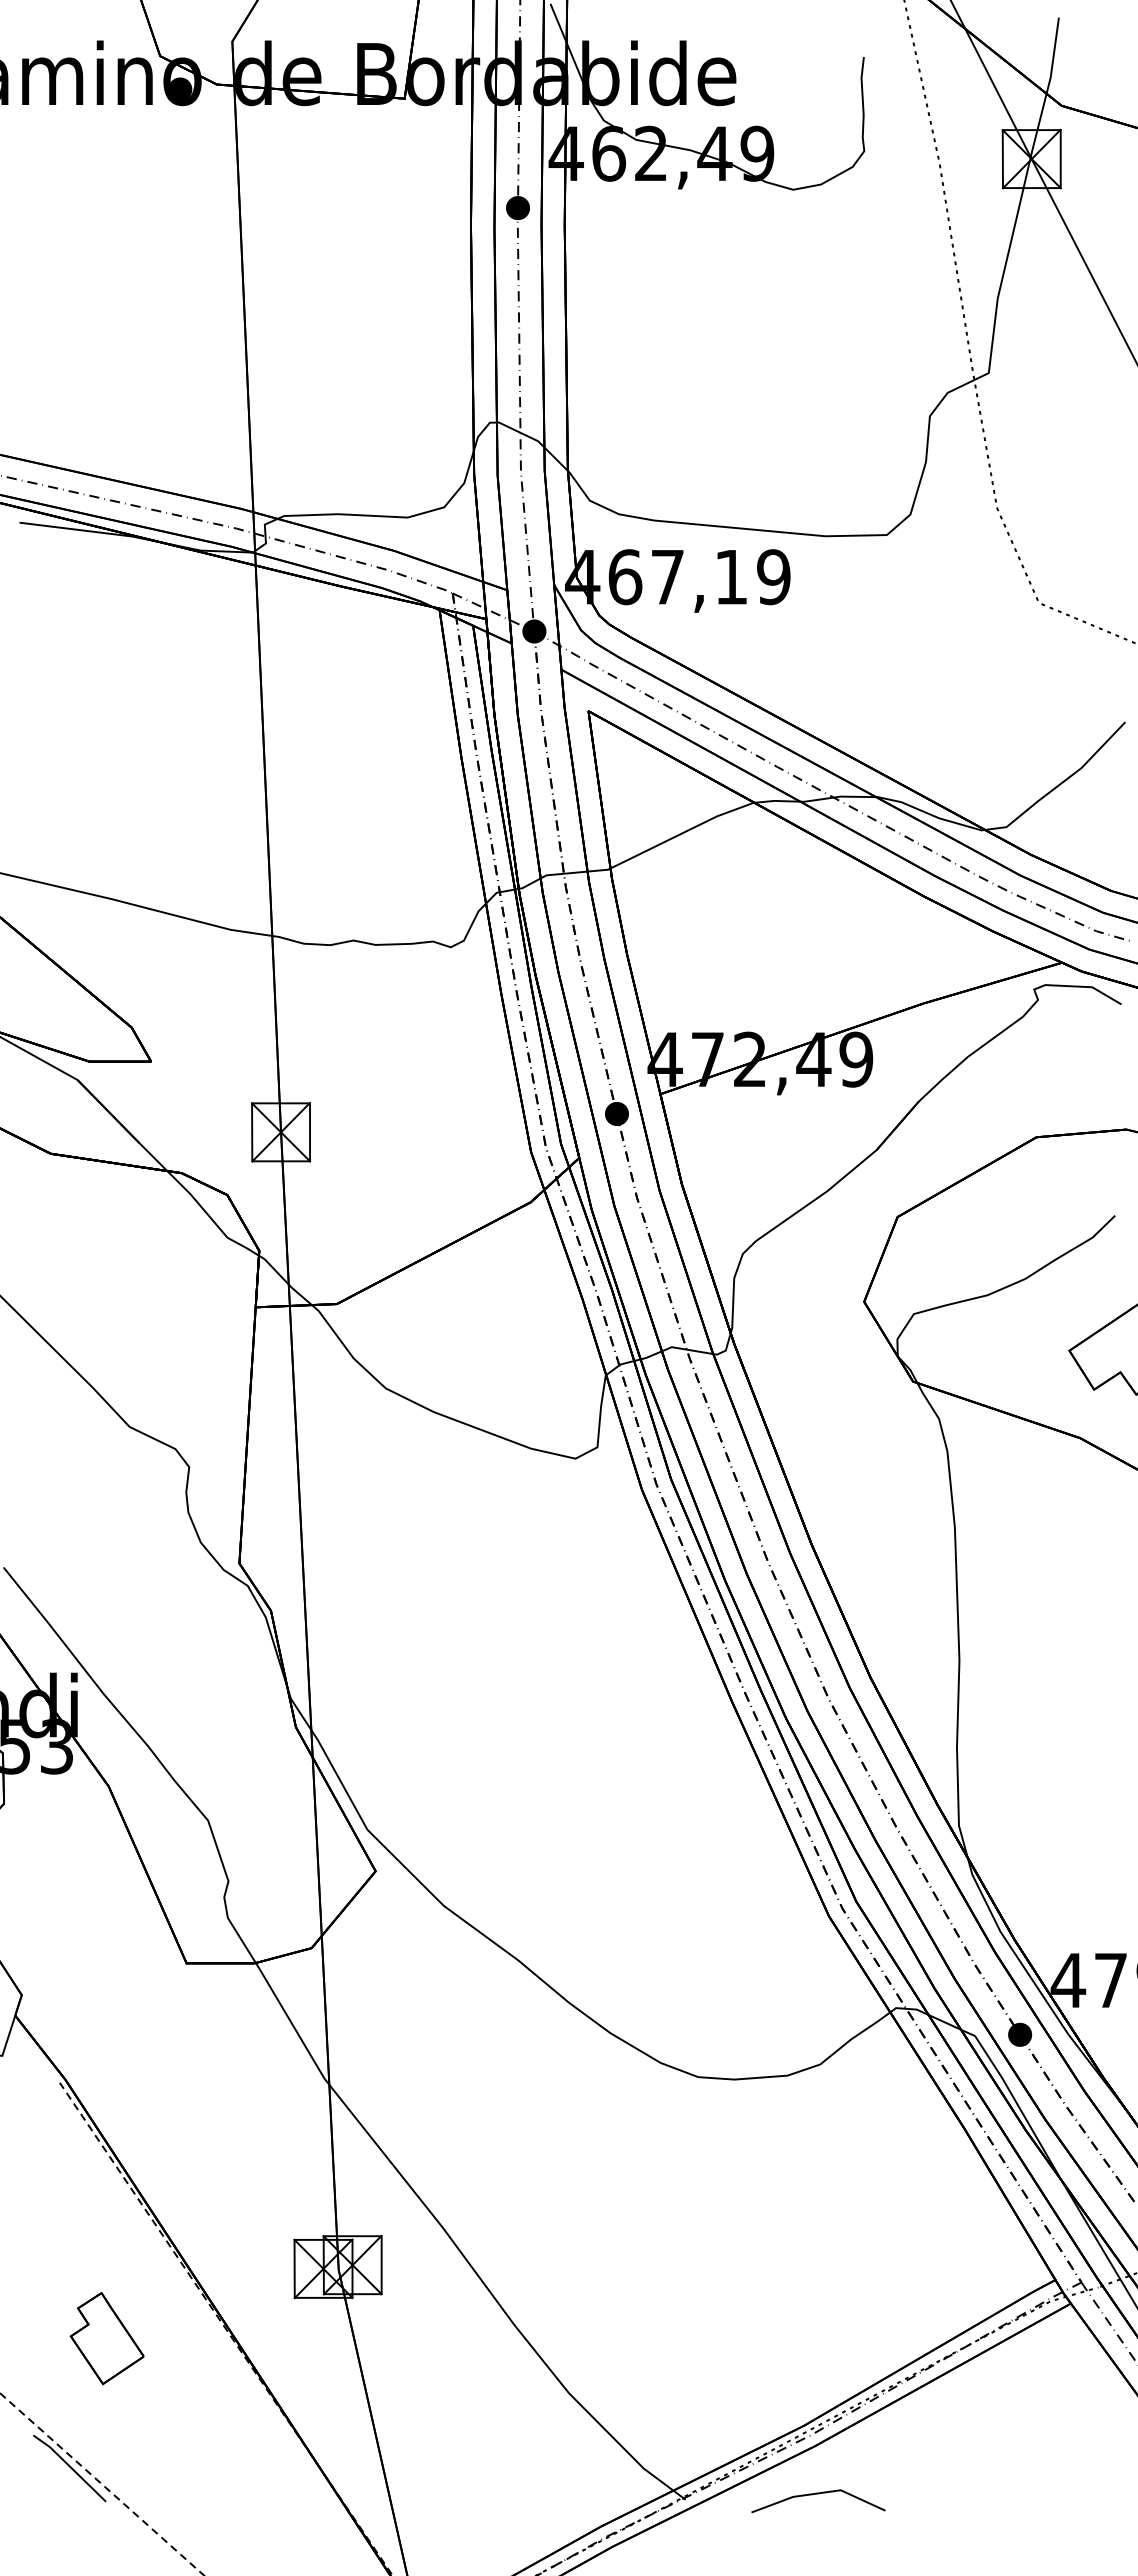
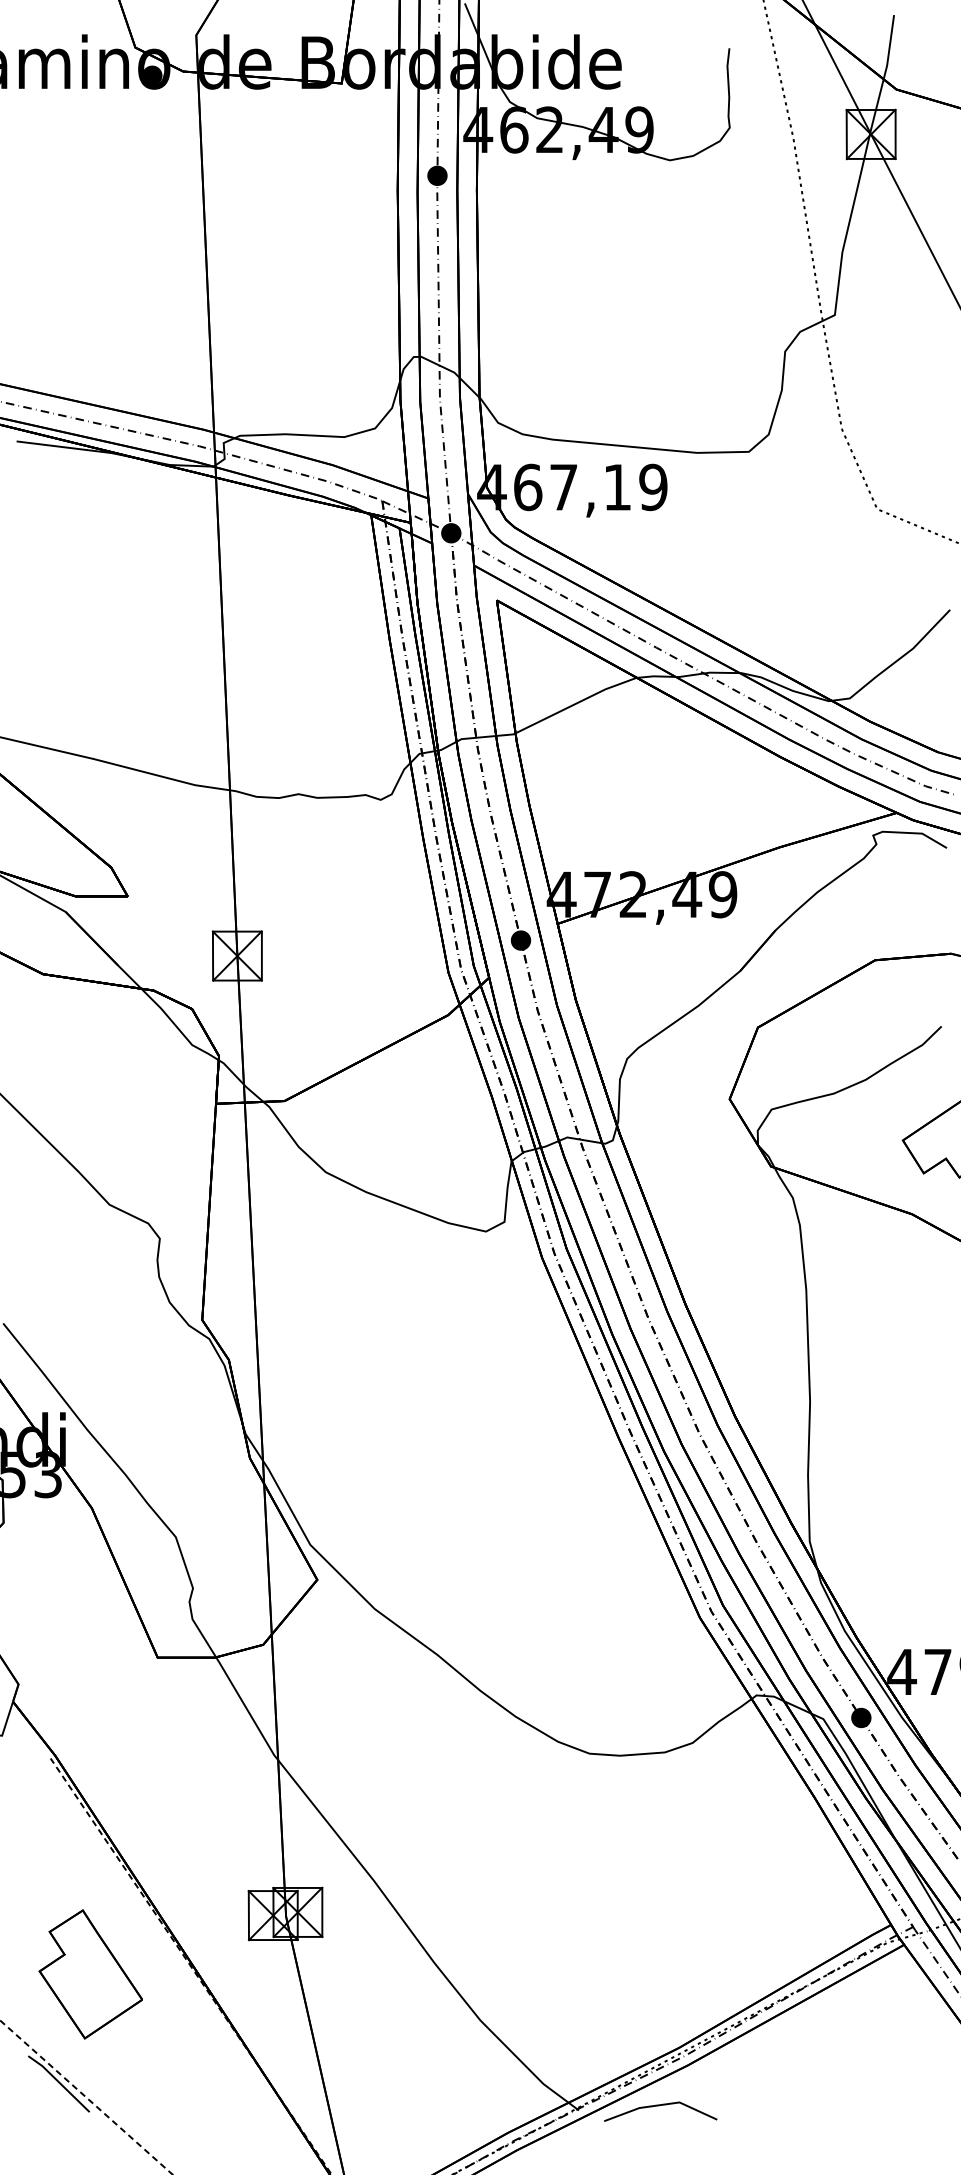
part: (106, 2338) -> (90, 1974), size x1.67
line: (818, 2494) -> (660, 2106), moved

